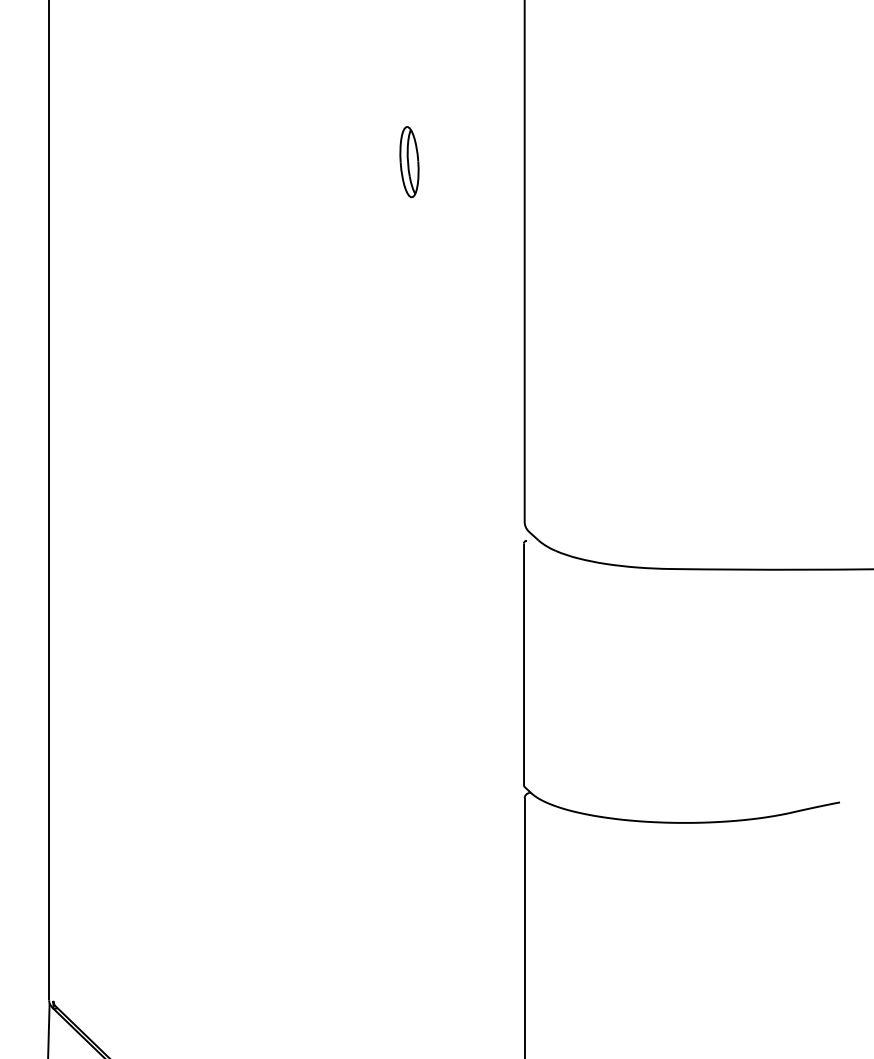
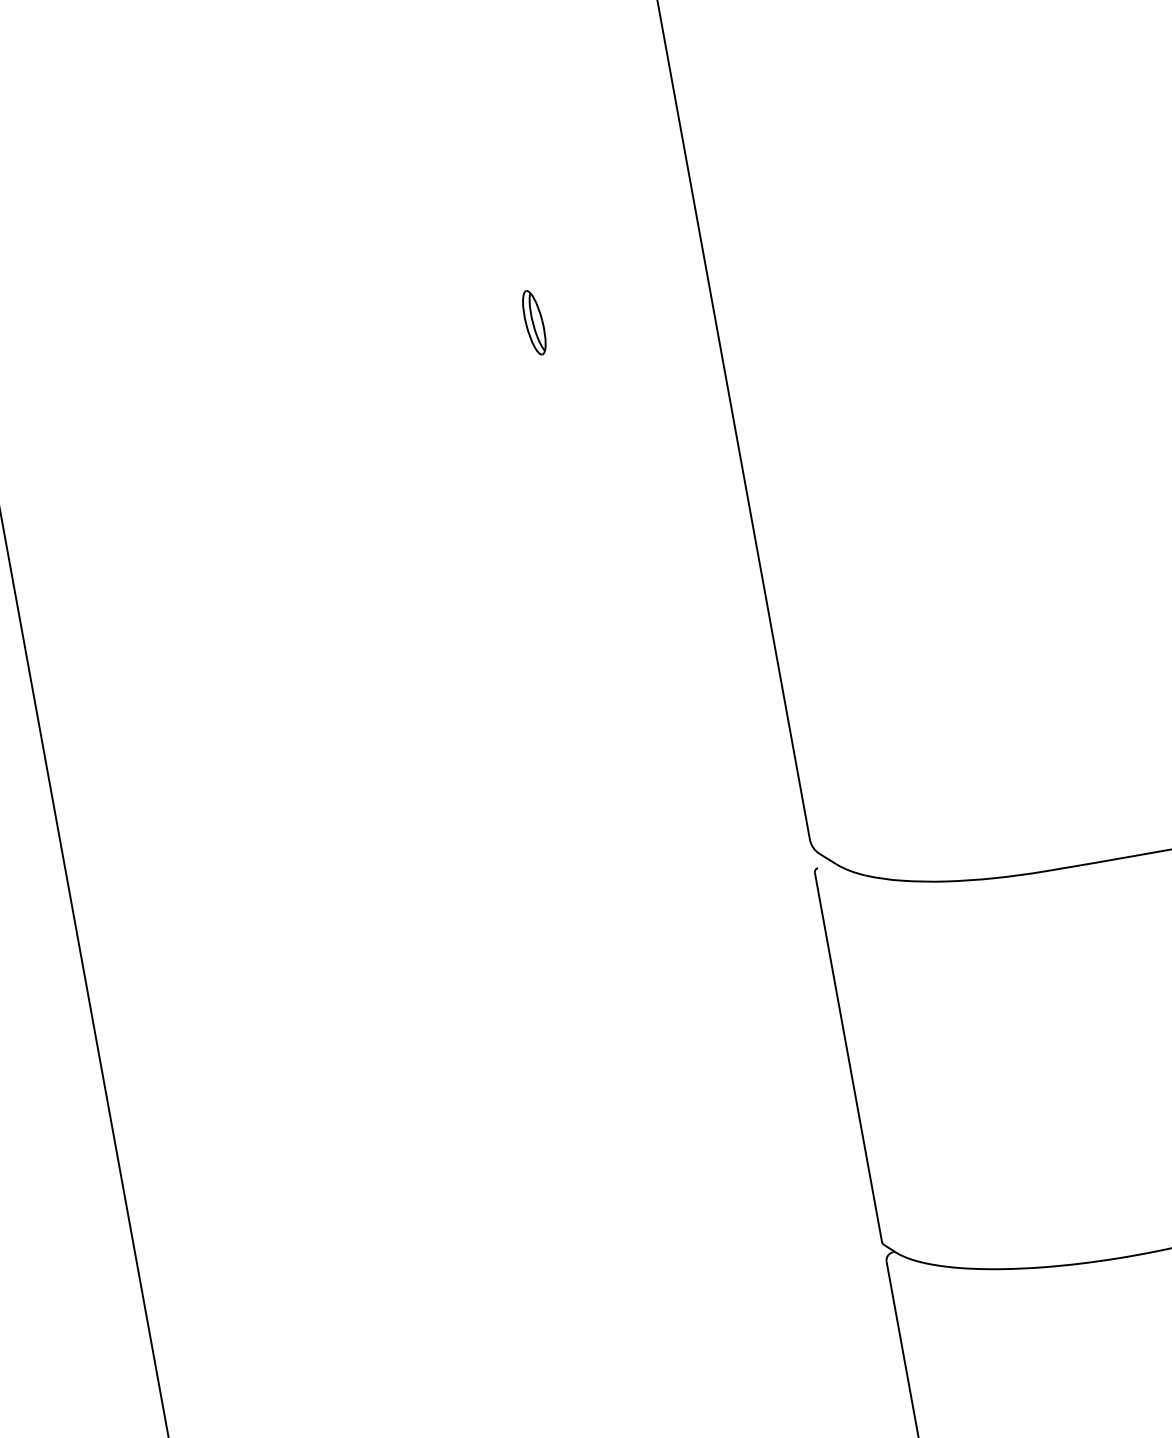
part: (409, 162) -> (534, 323), size x0.6

